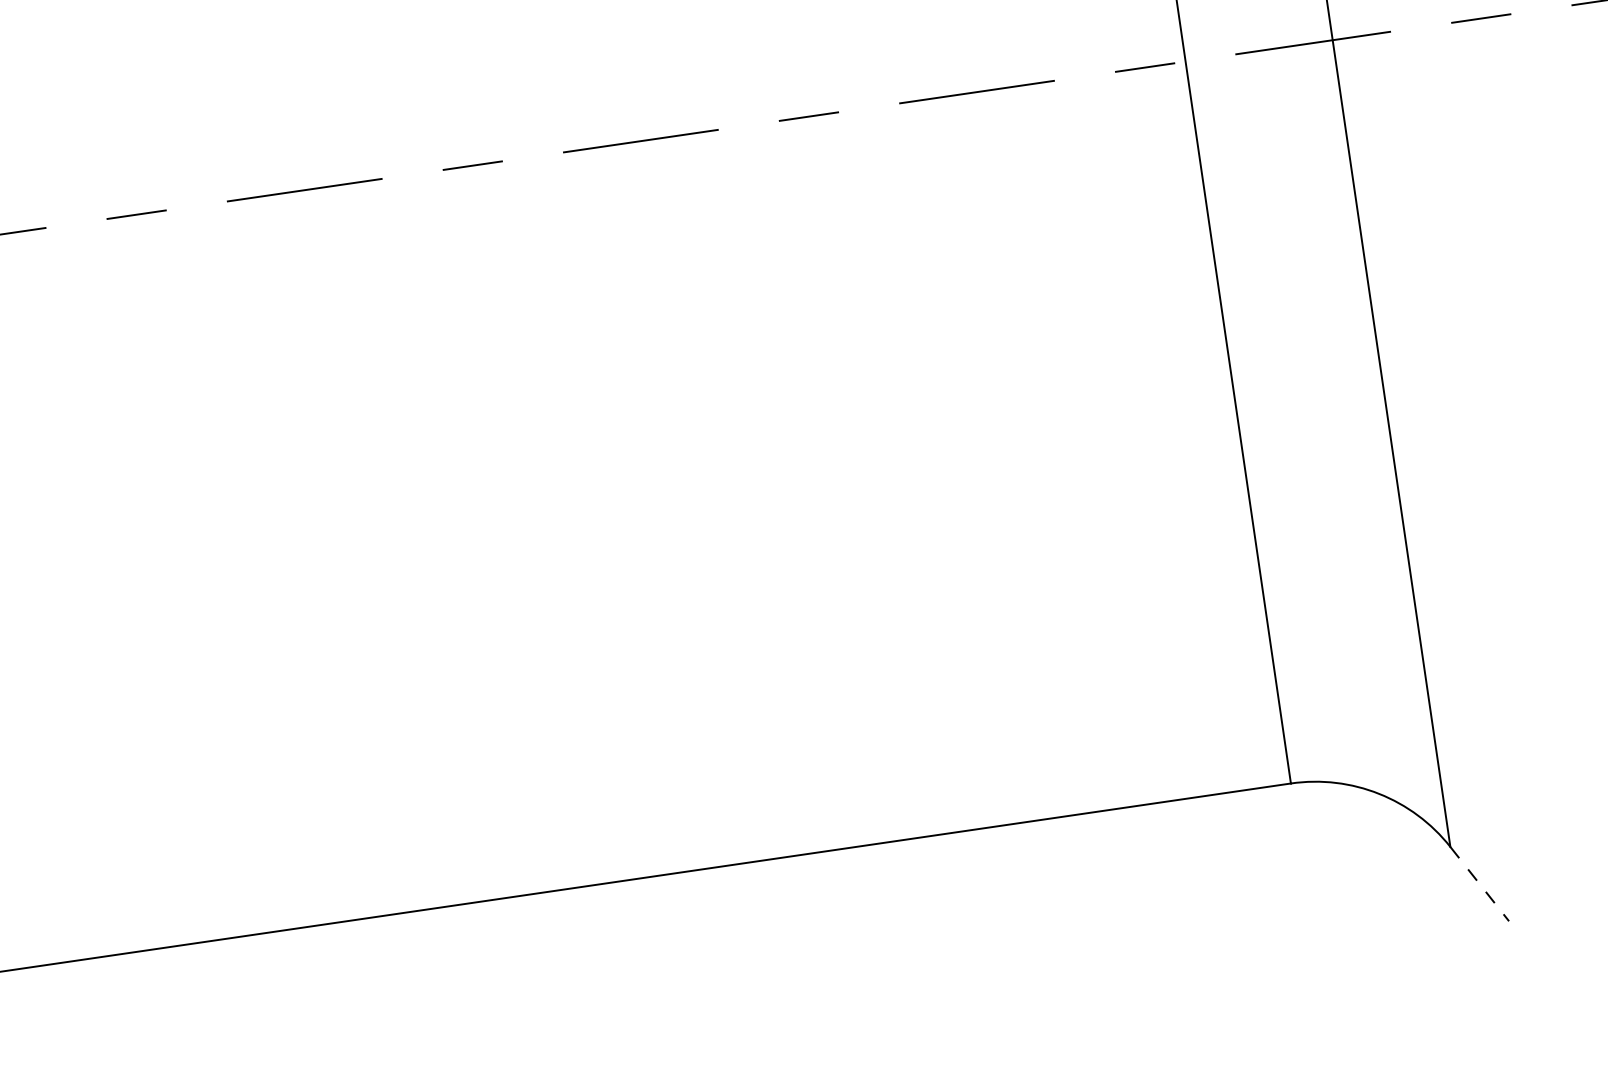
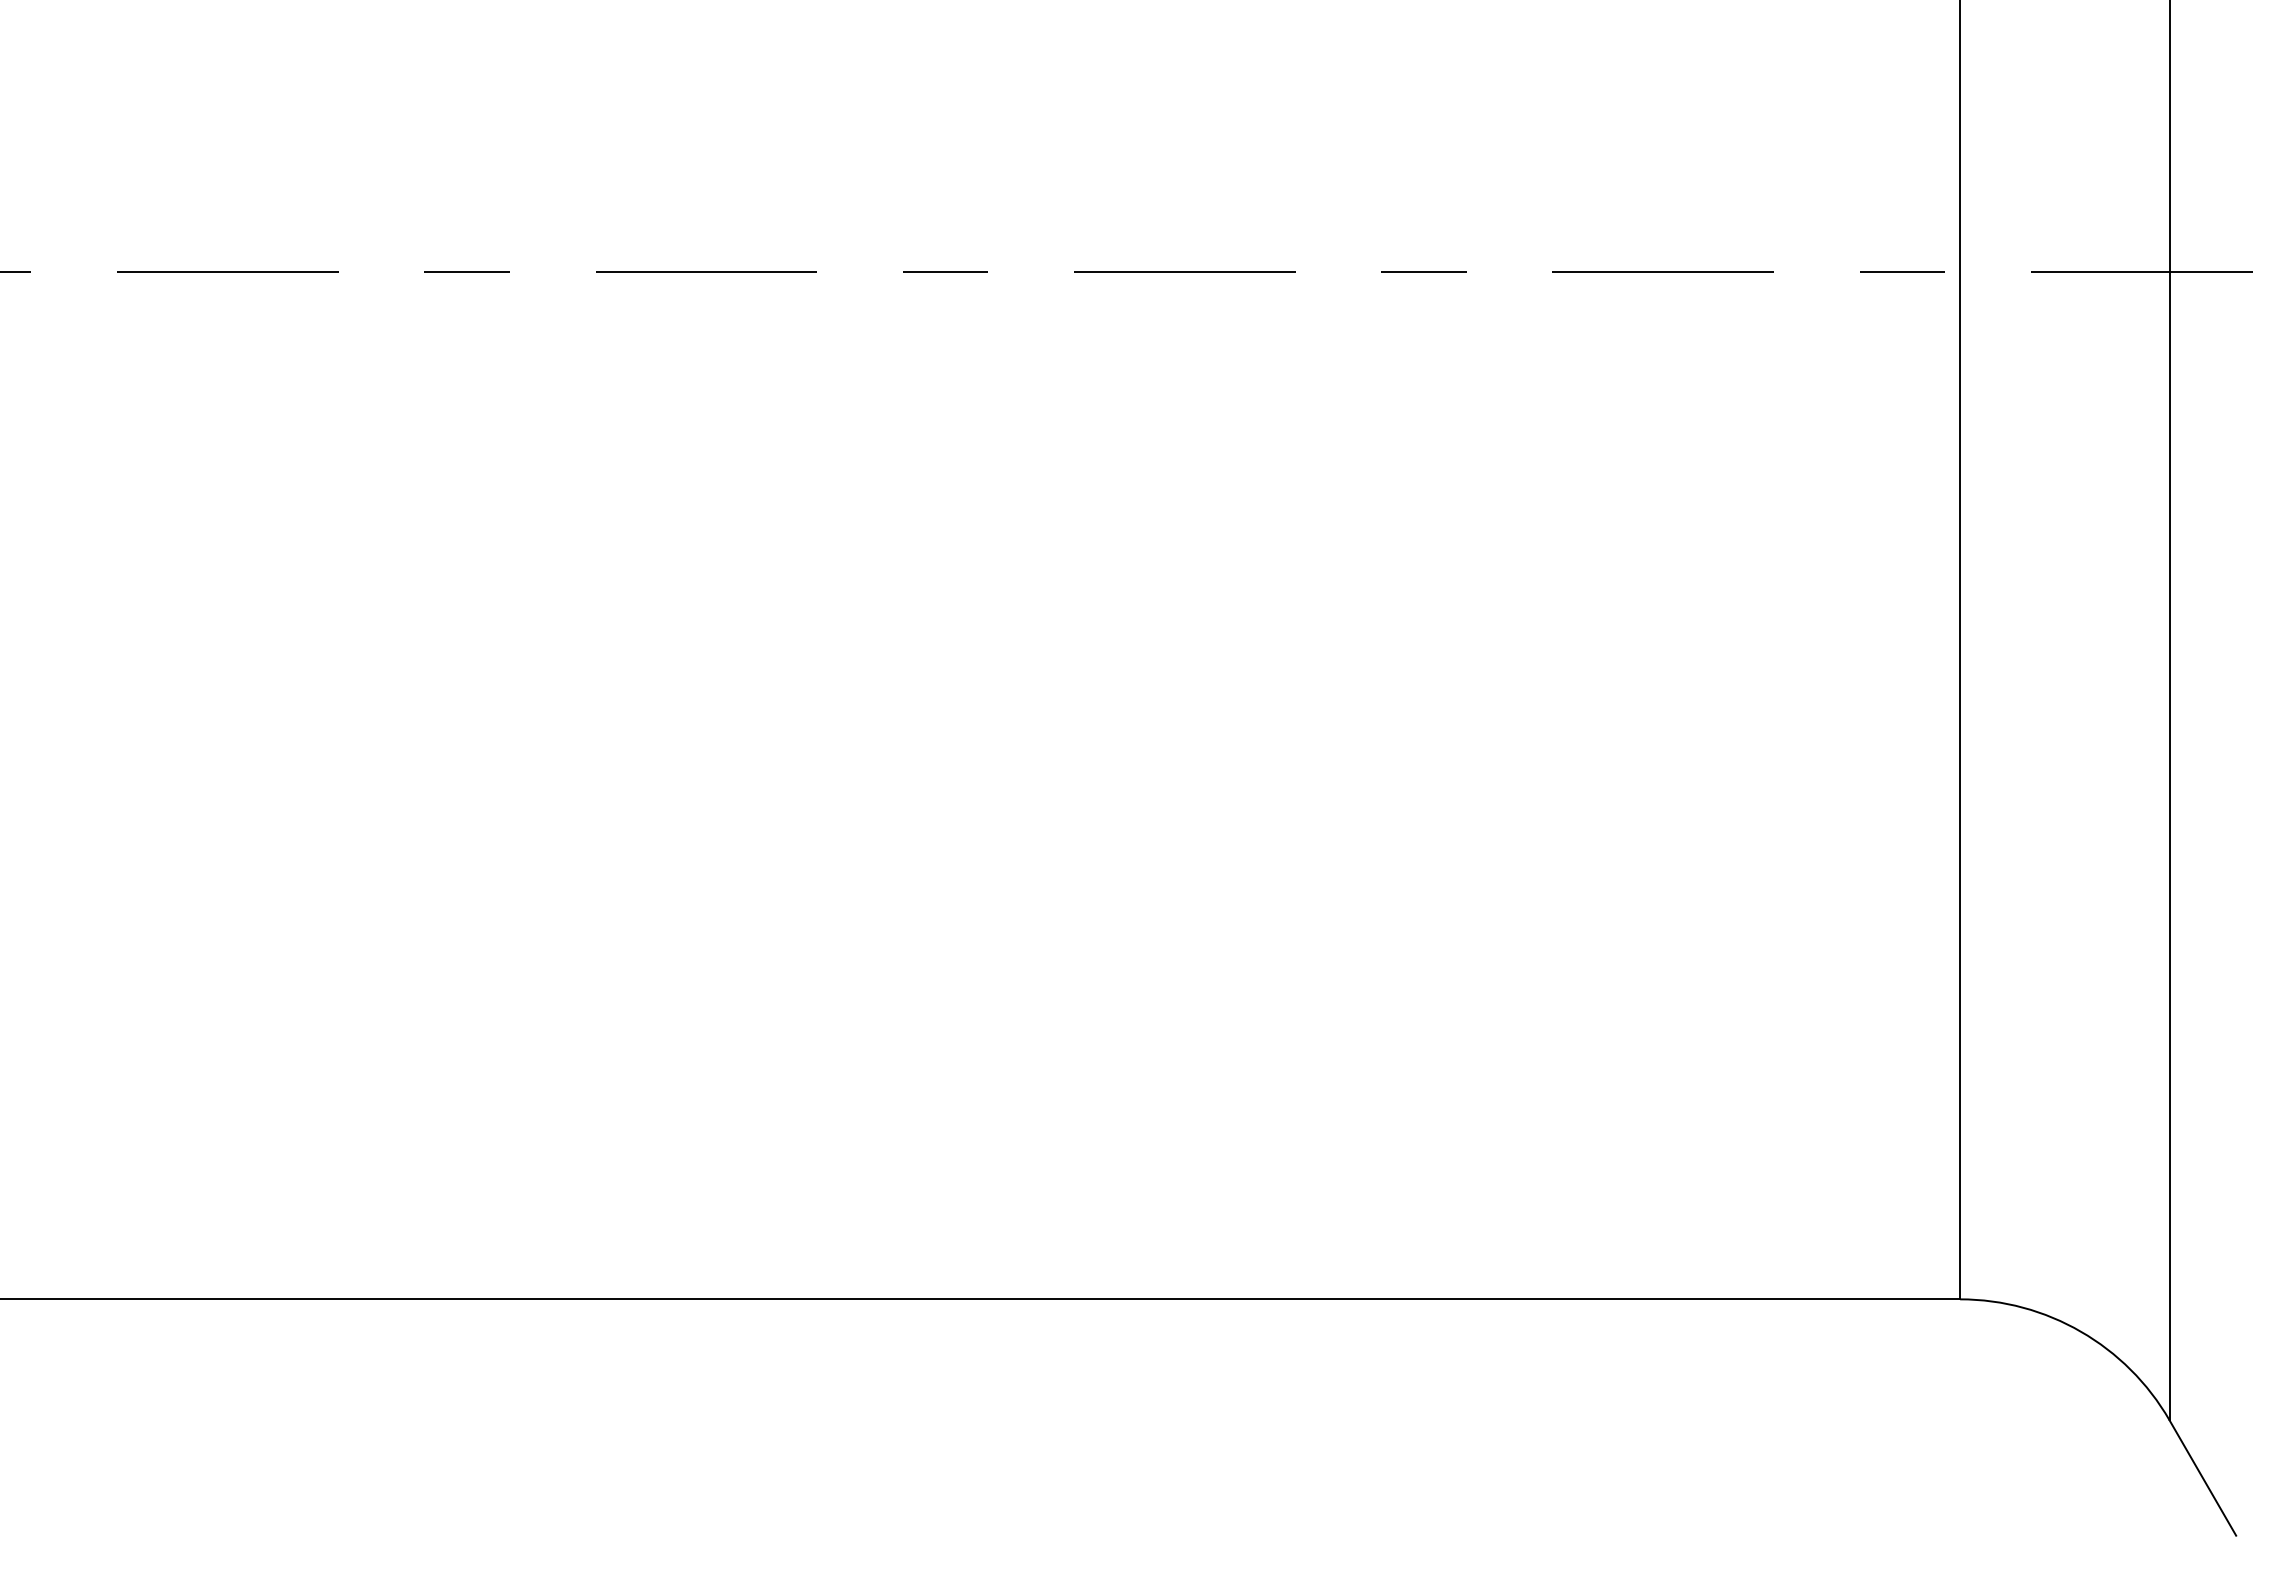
line: (1479, 883) -> (2202, 1477), dashed -> solid

